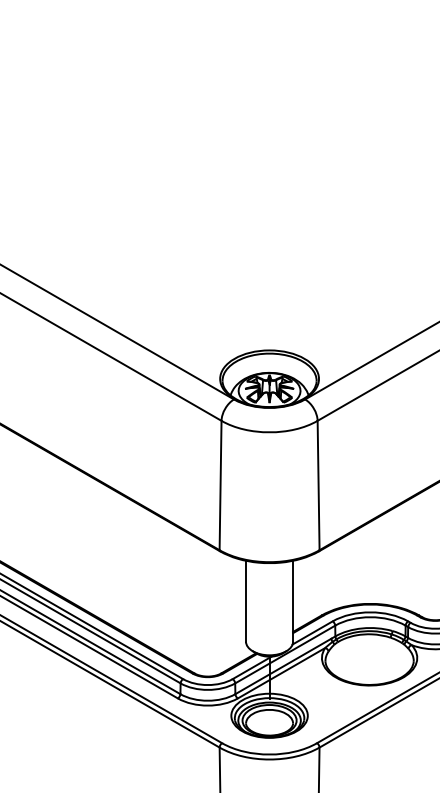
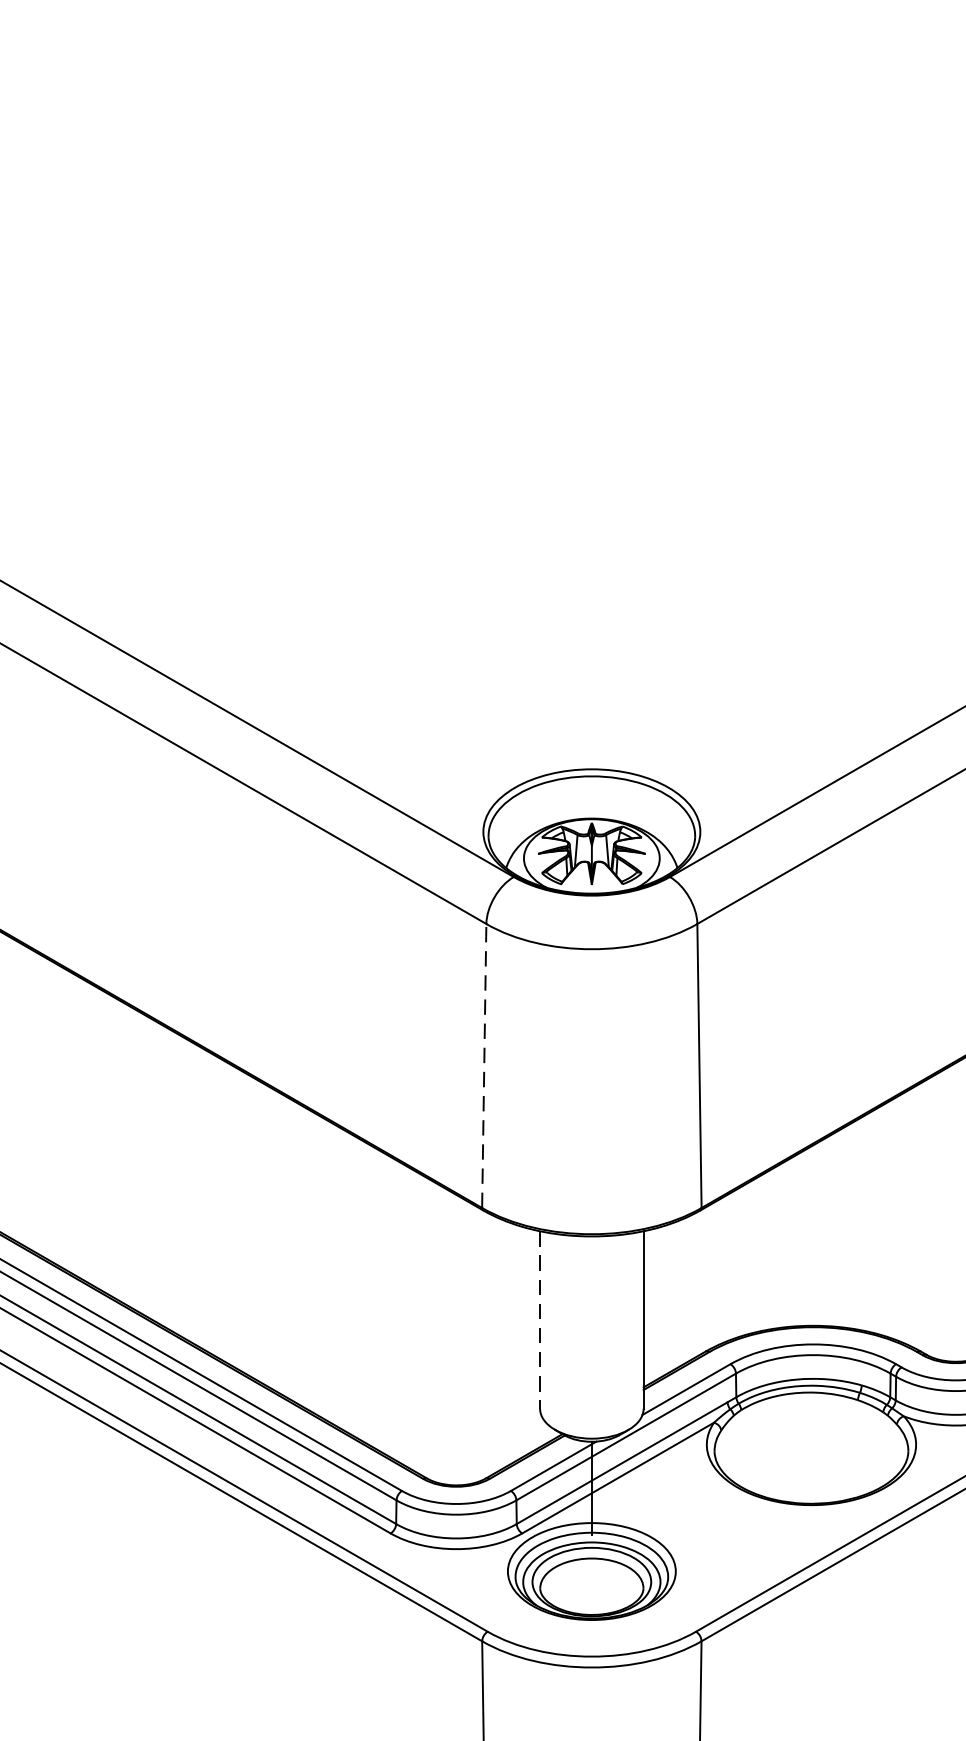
line: (220, 485) -> (484, 1065), solid -> dashed
line: (246, 601) -> (541, 1320), solid -> dashed

